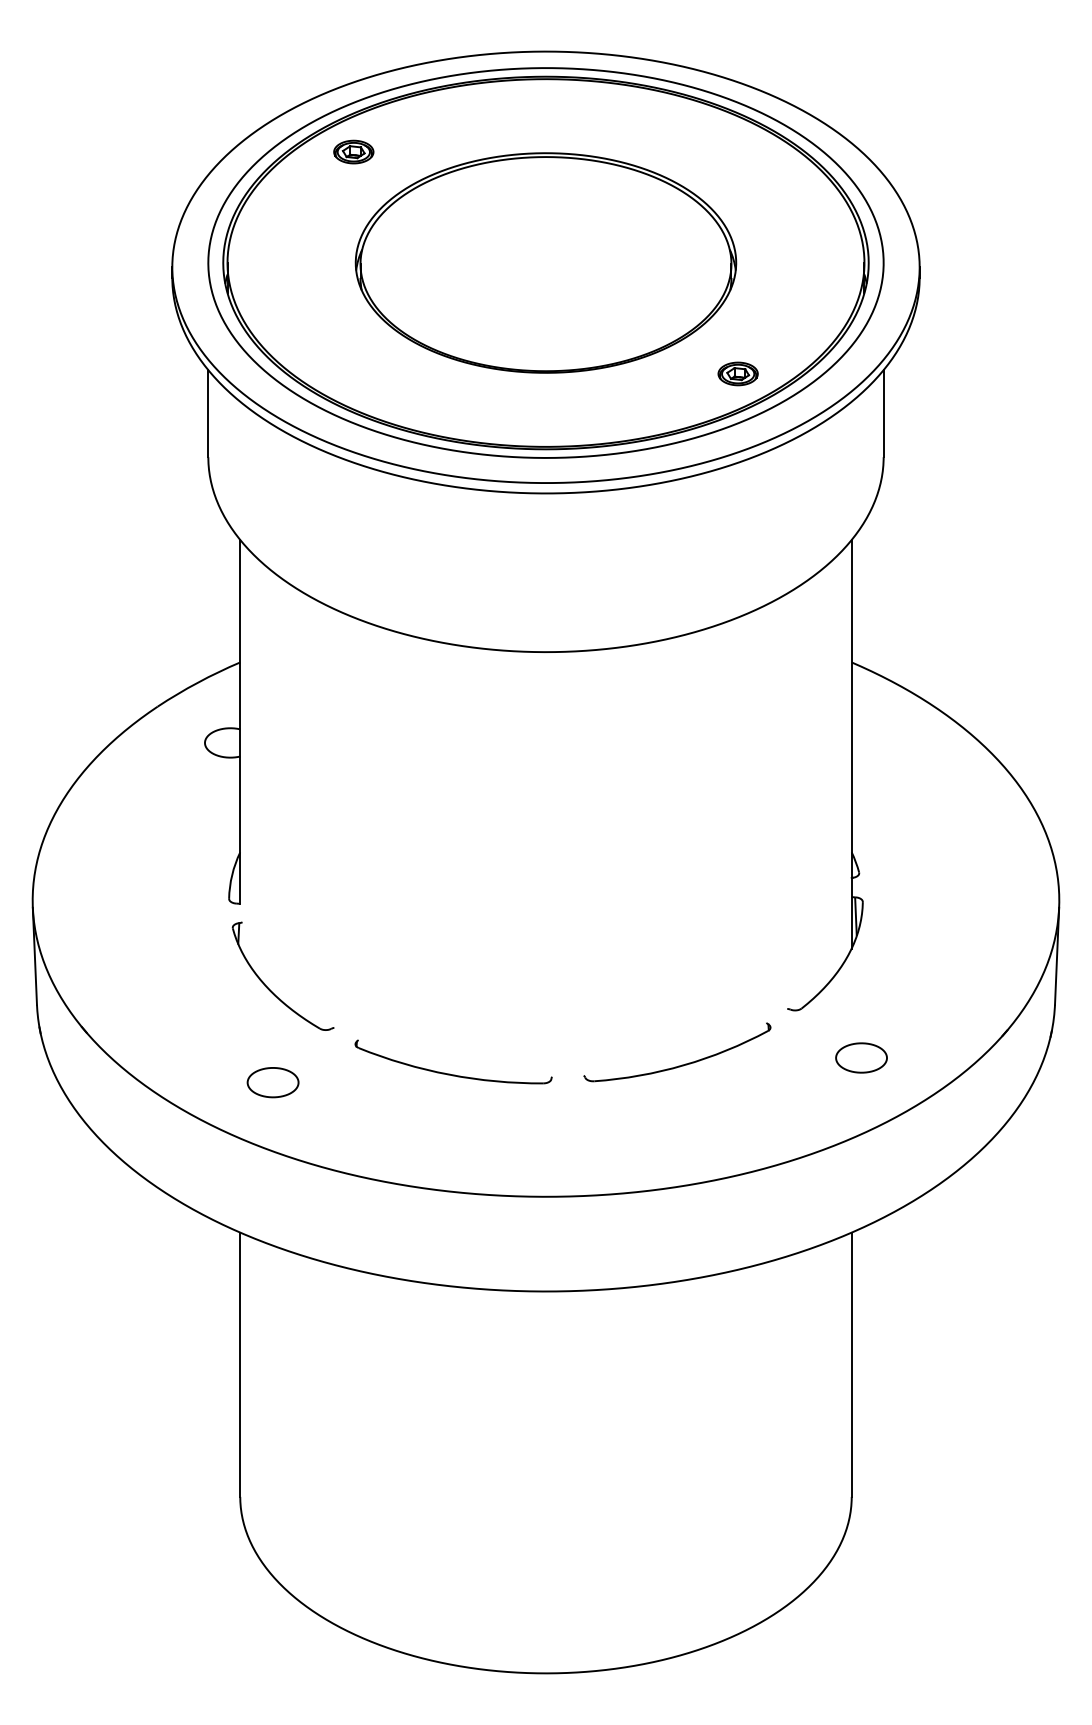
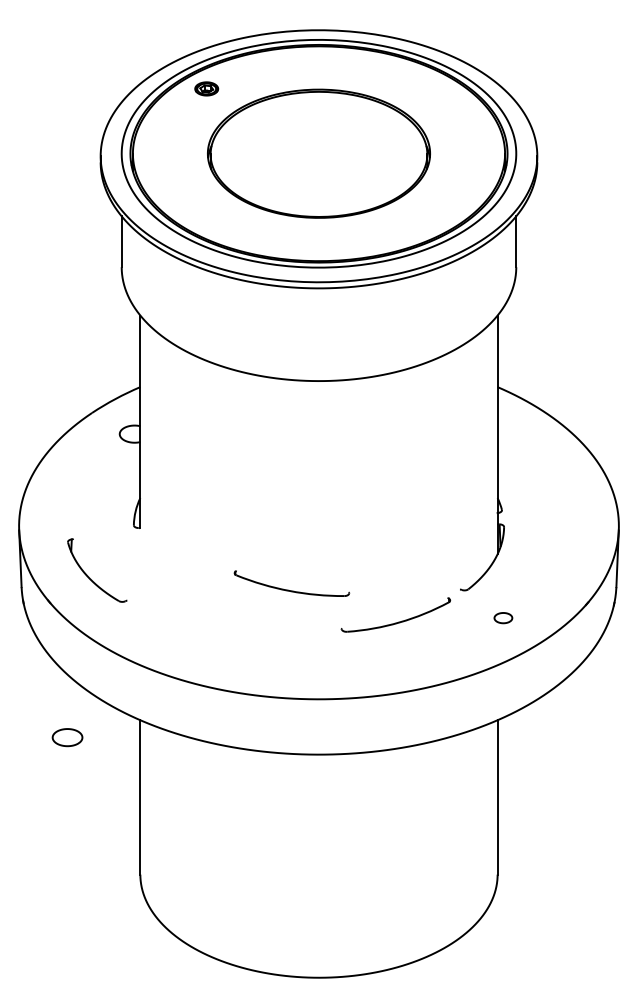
part: (736, 373) -> (430, 218), removed
part: (267, 984) -> (88, 575), moved
part: (861, 1056) -> (503, 617), size x0.6
part: (447, 1072) -> (288, 589), moved
part: (272, 1082) -> (67, 737), moved

